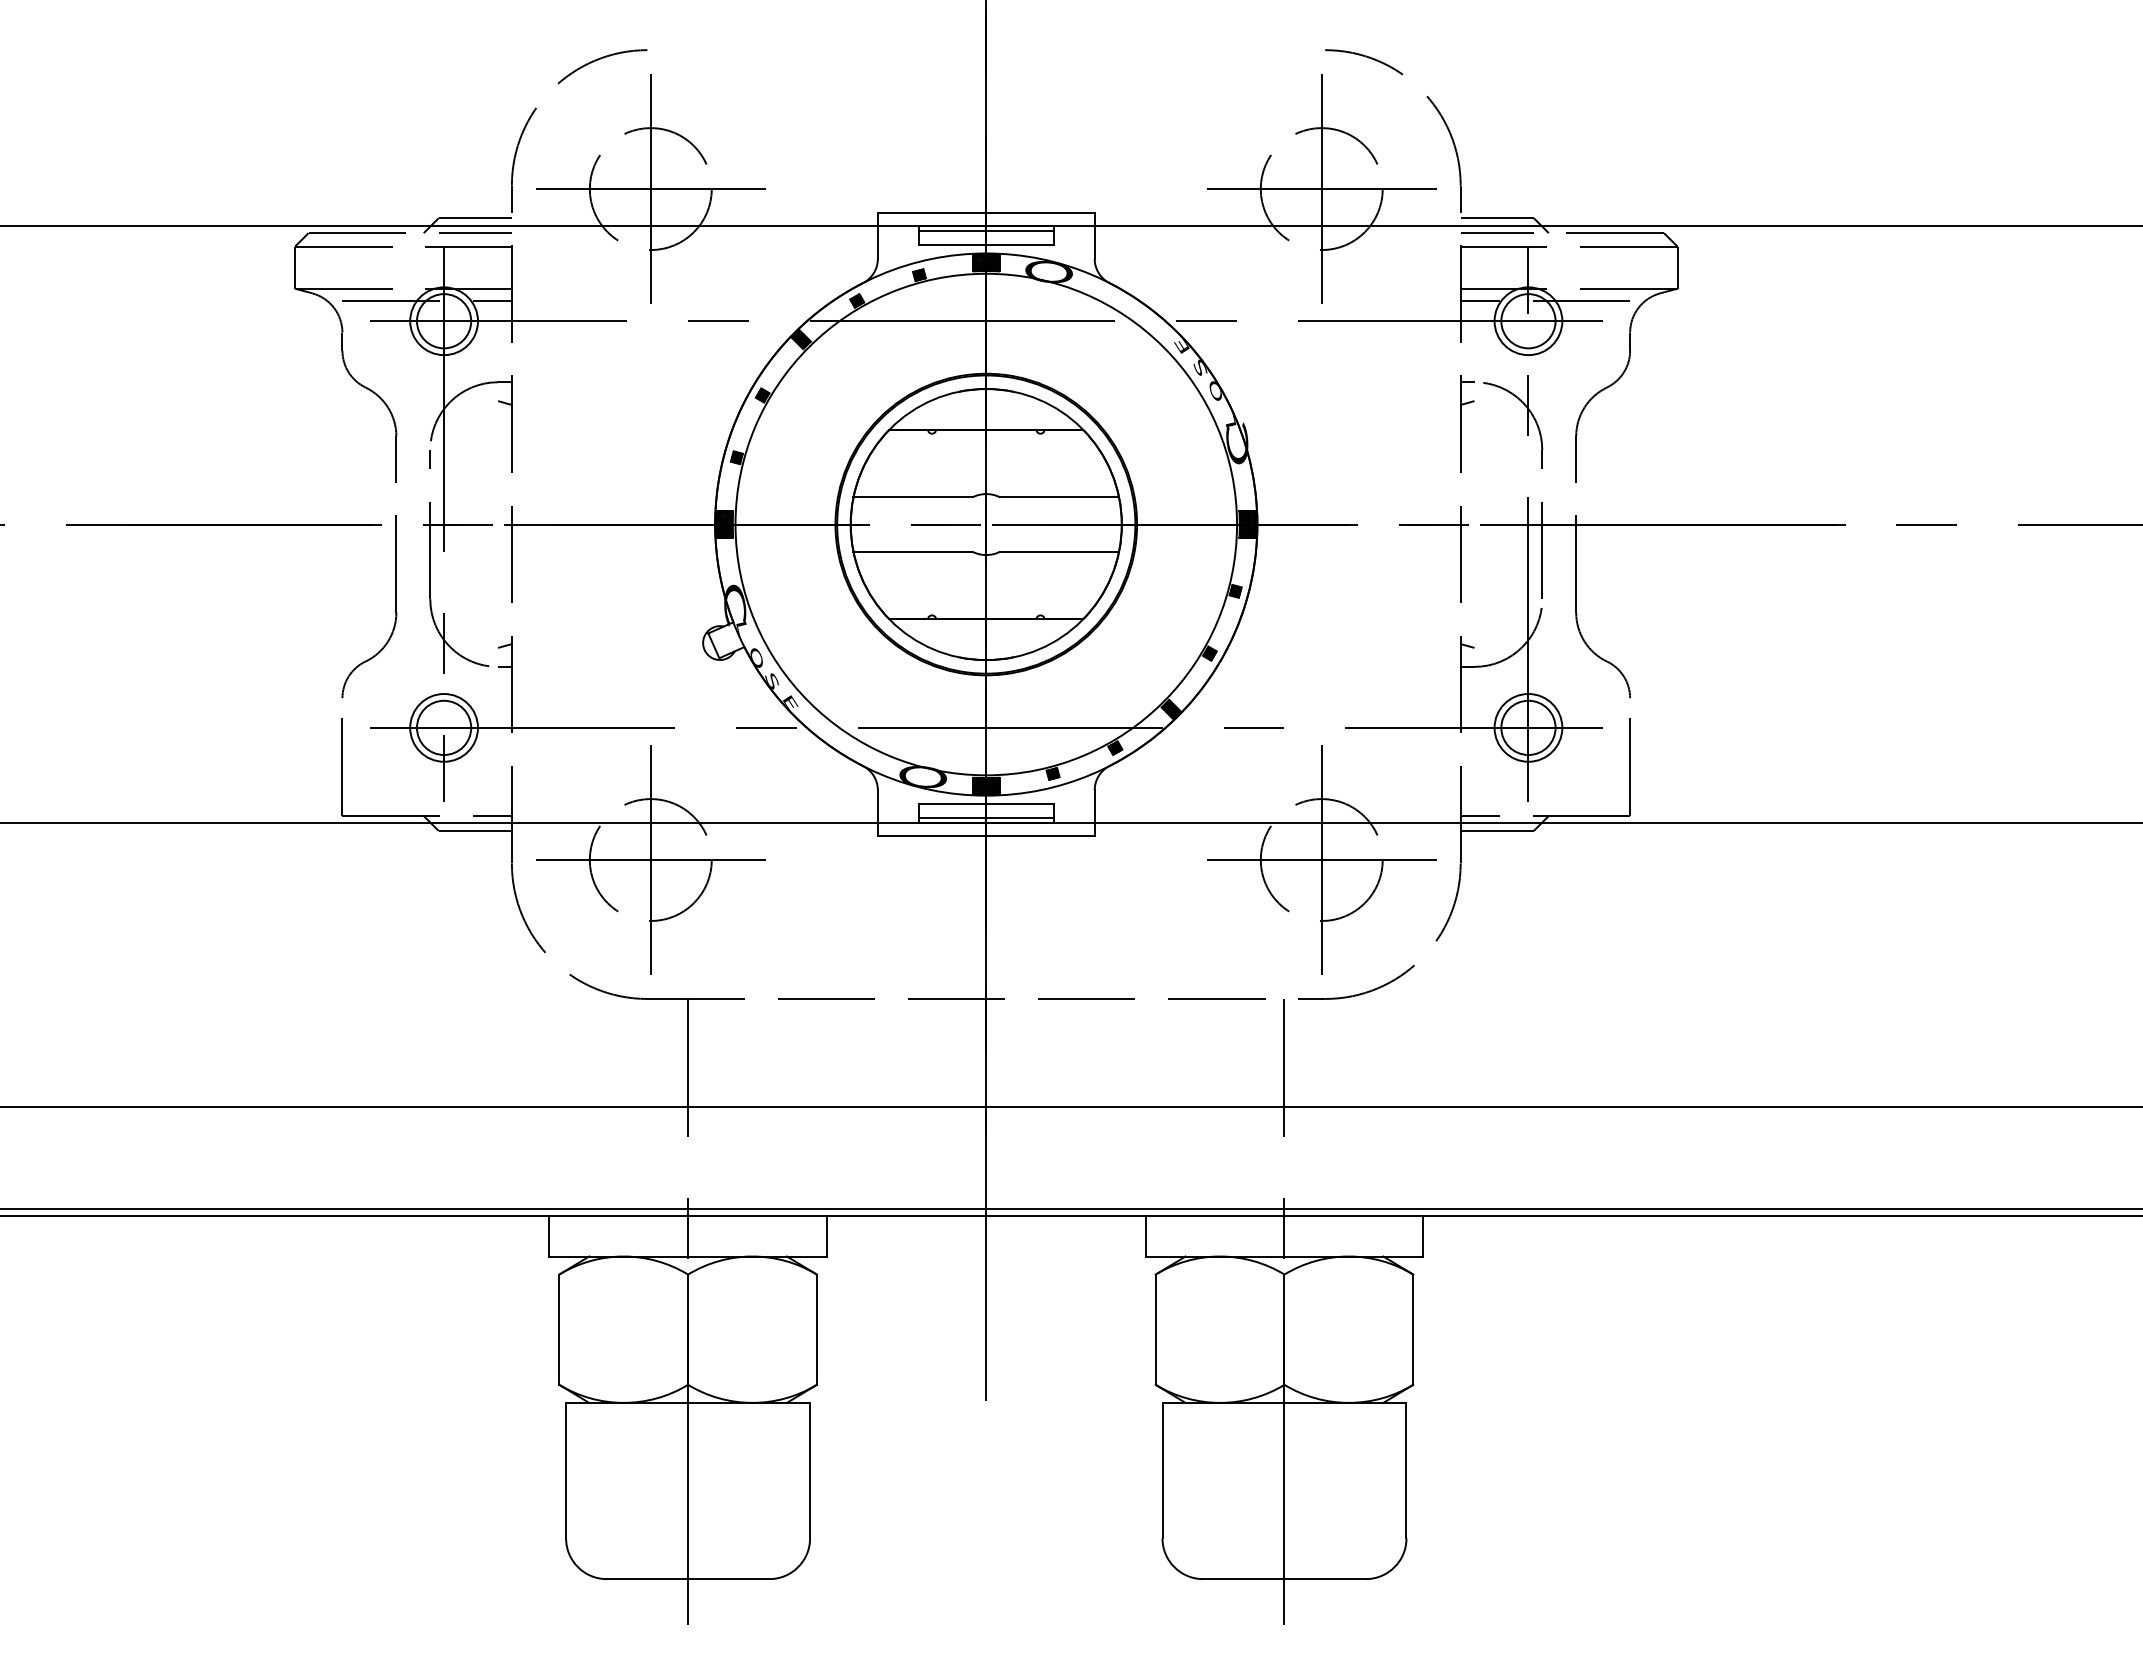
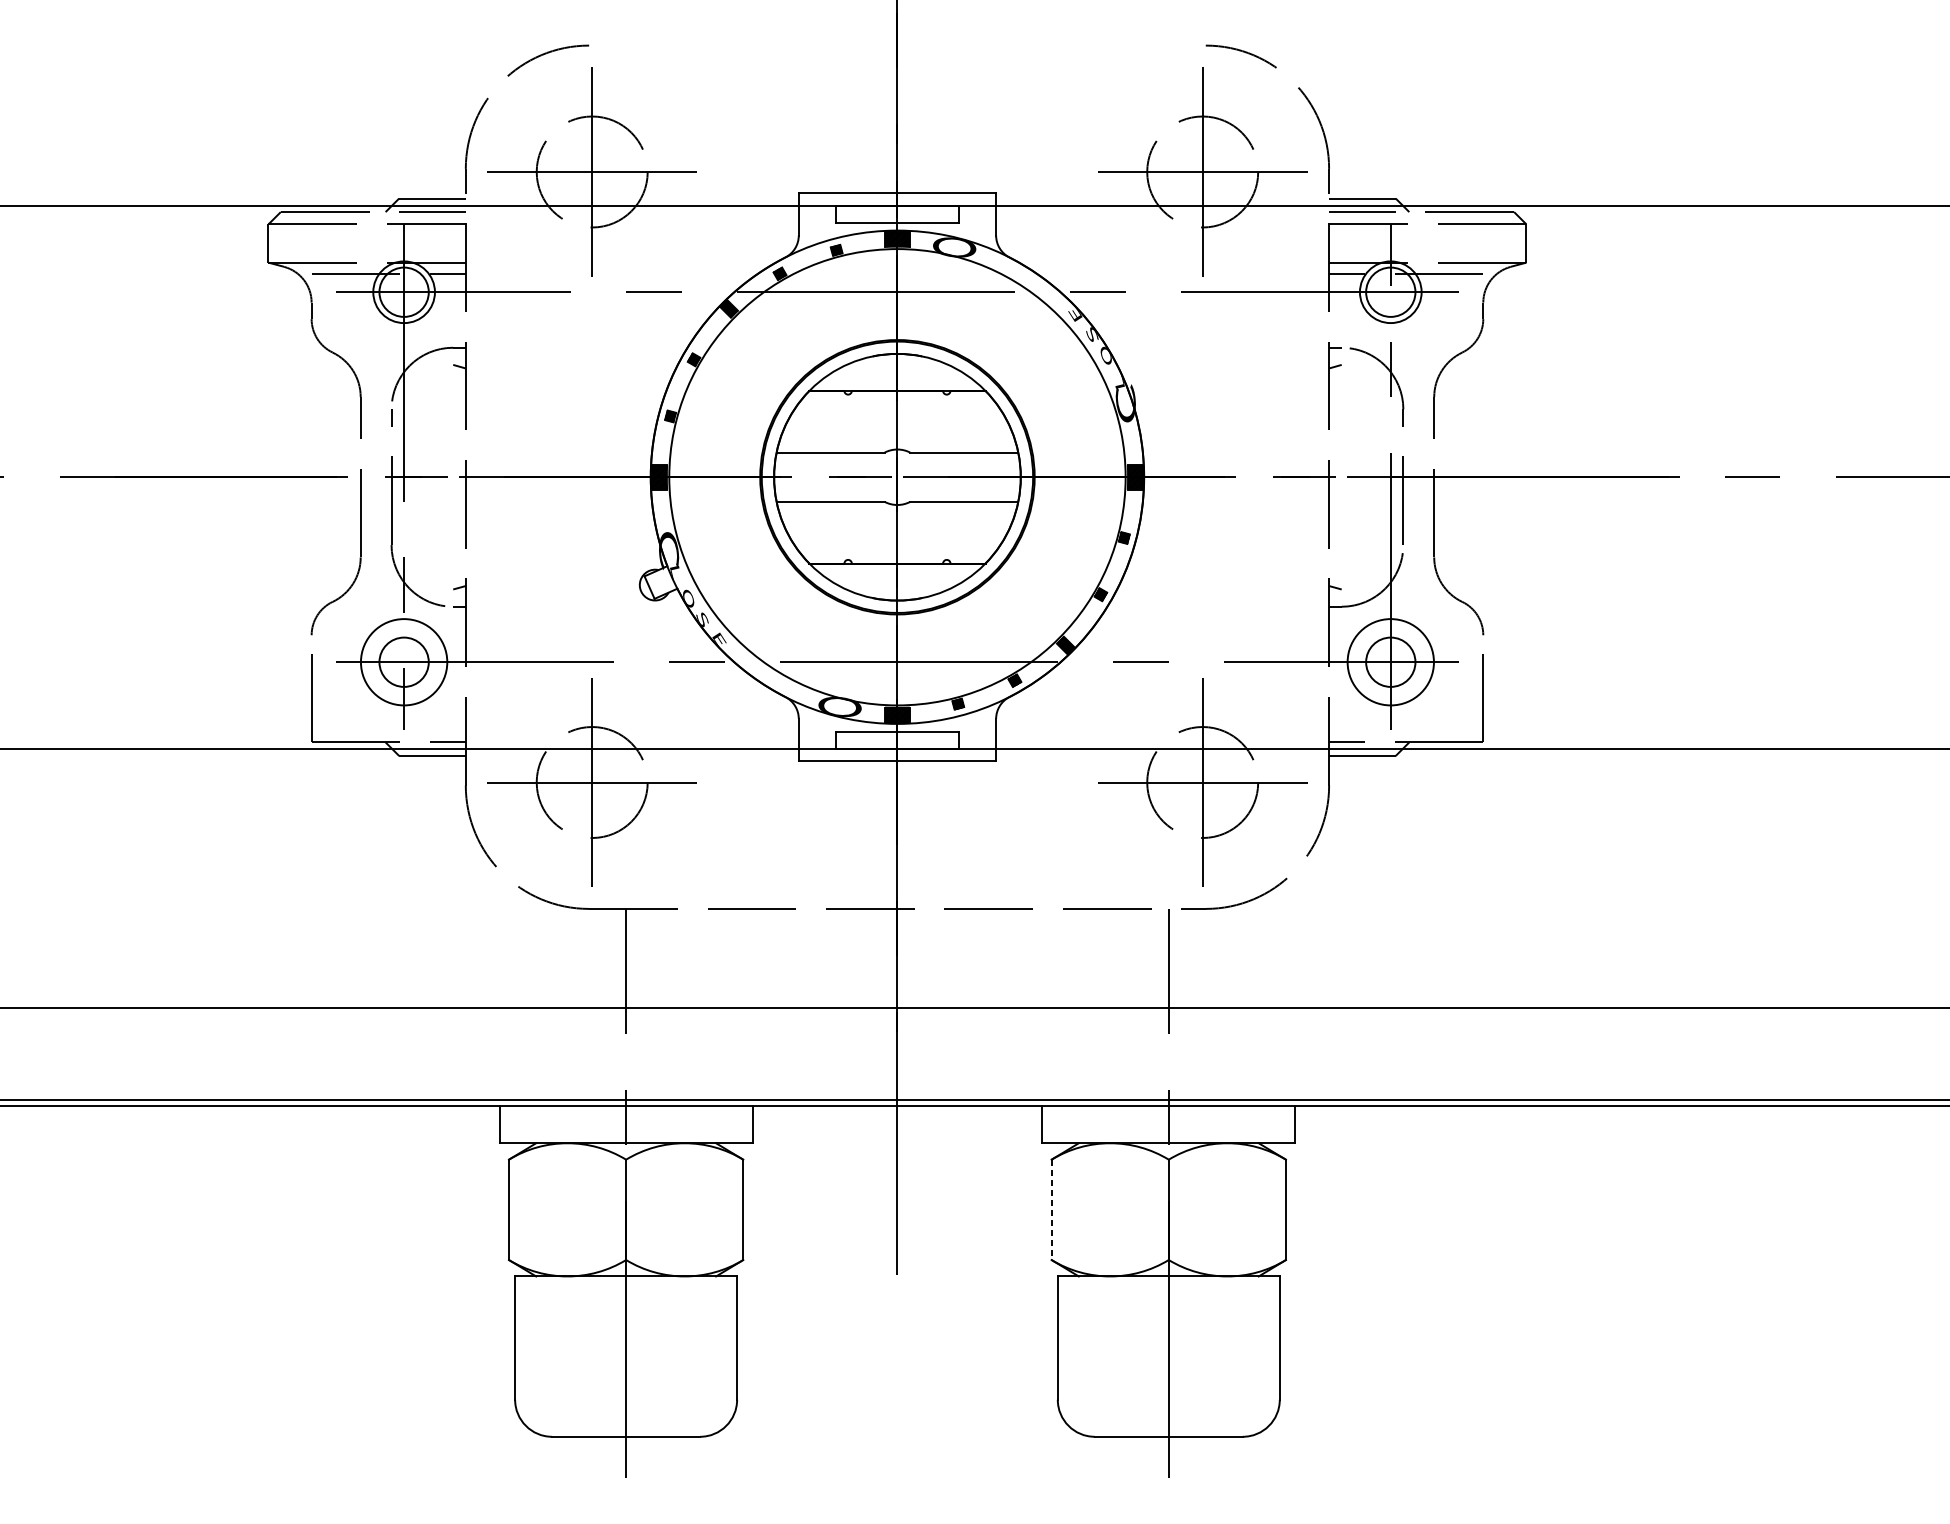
line: (986, 231) -> (897, 210), removed
circle: (443, 727) -> (403, 661), size x1.4
circle: (1528, 727) -> (1390, 661), size x1.4
line: (986, 817) -> (897, 743), removed
line: (1155, 1330) -> (1051, 1210), solid -> dashed

